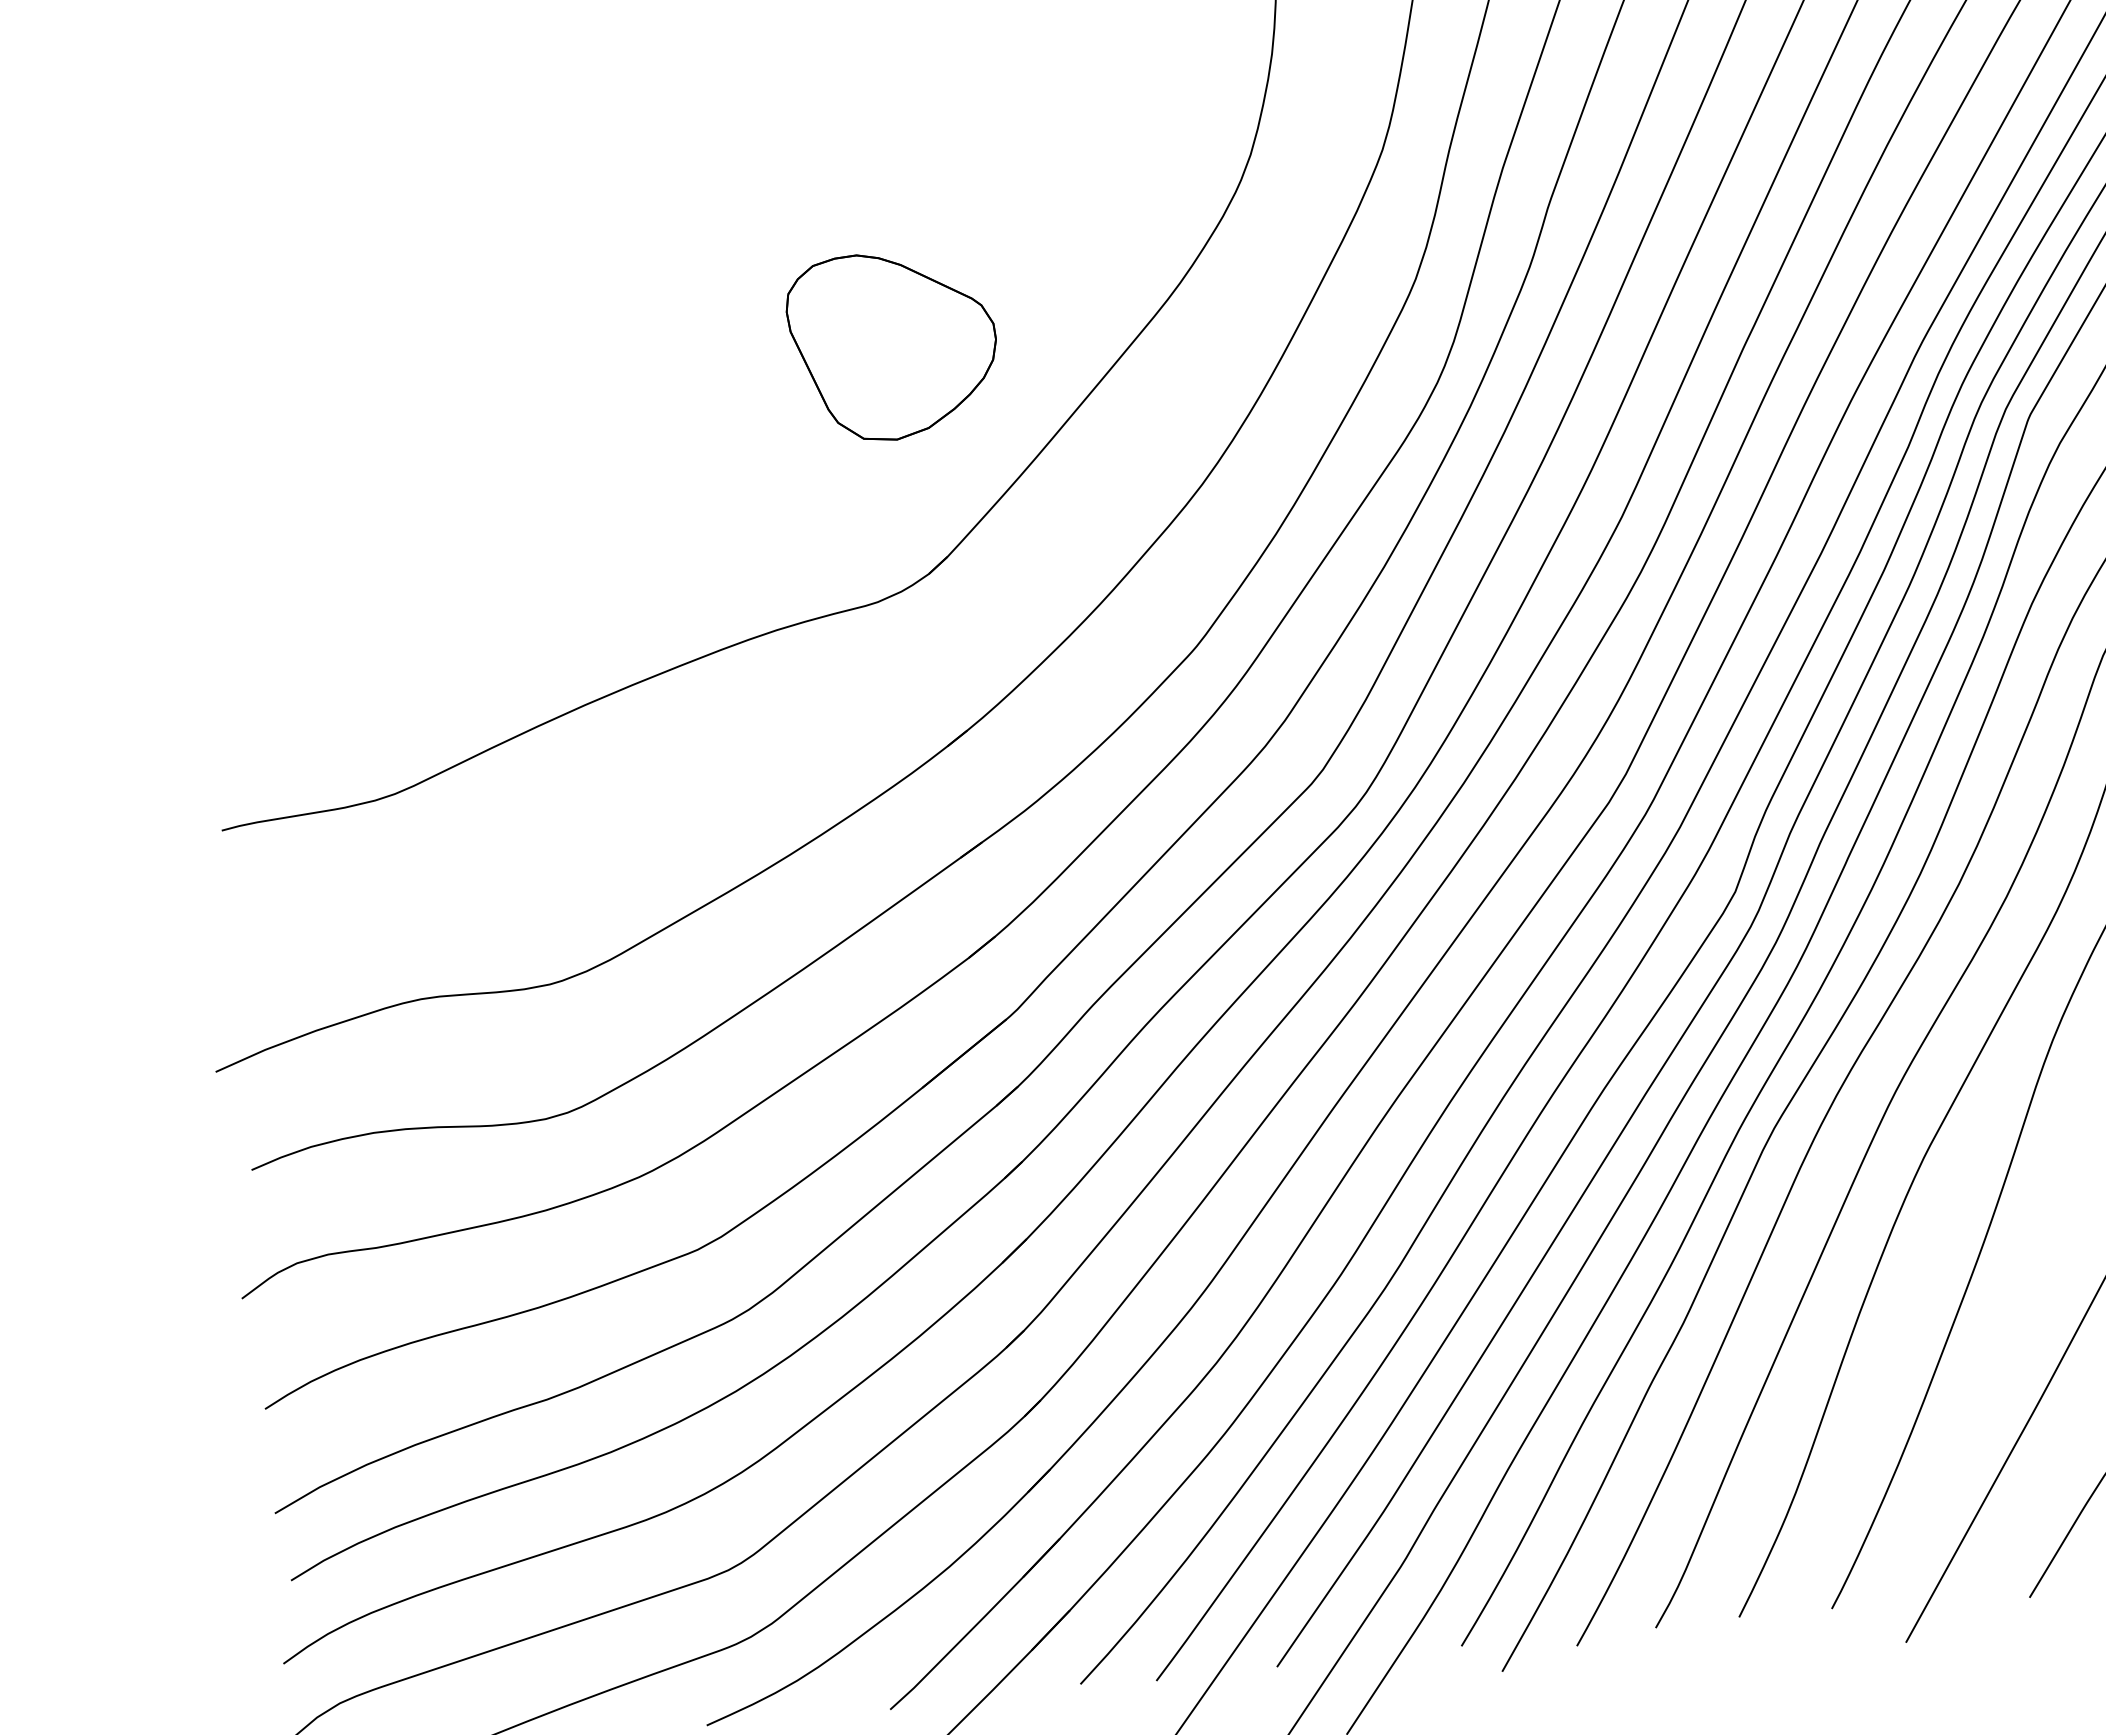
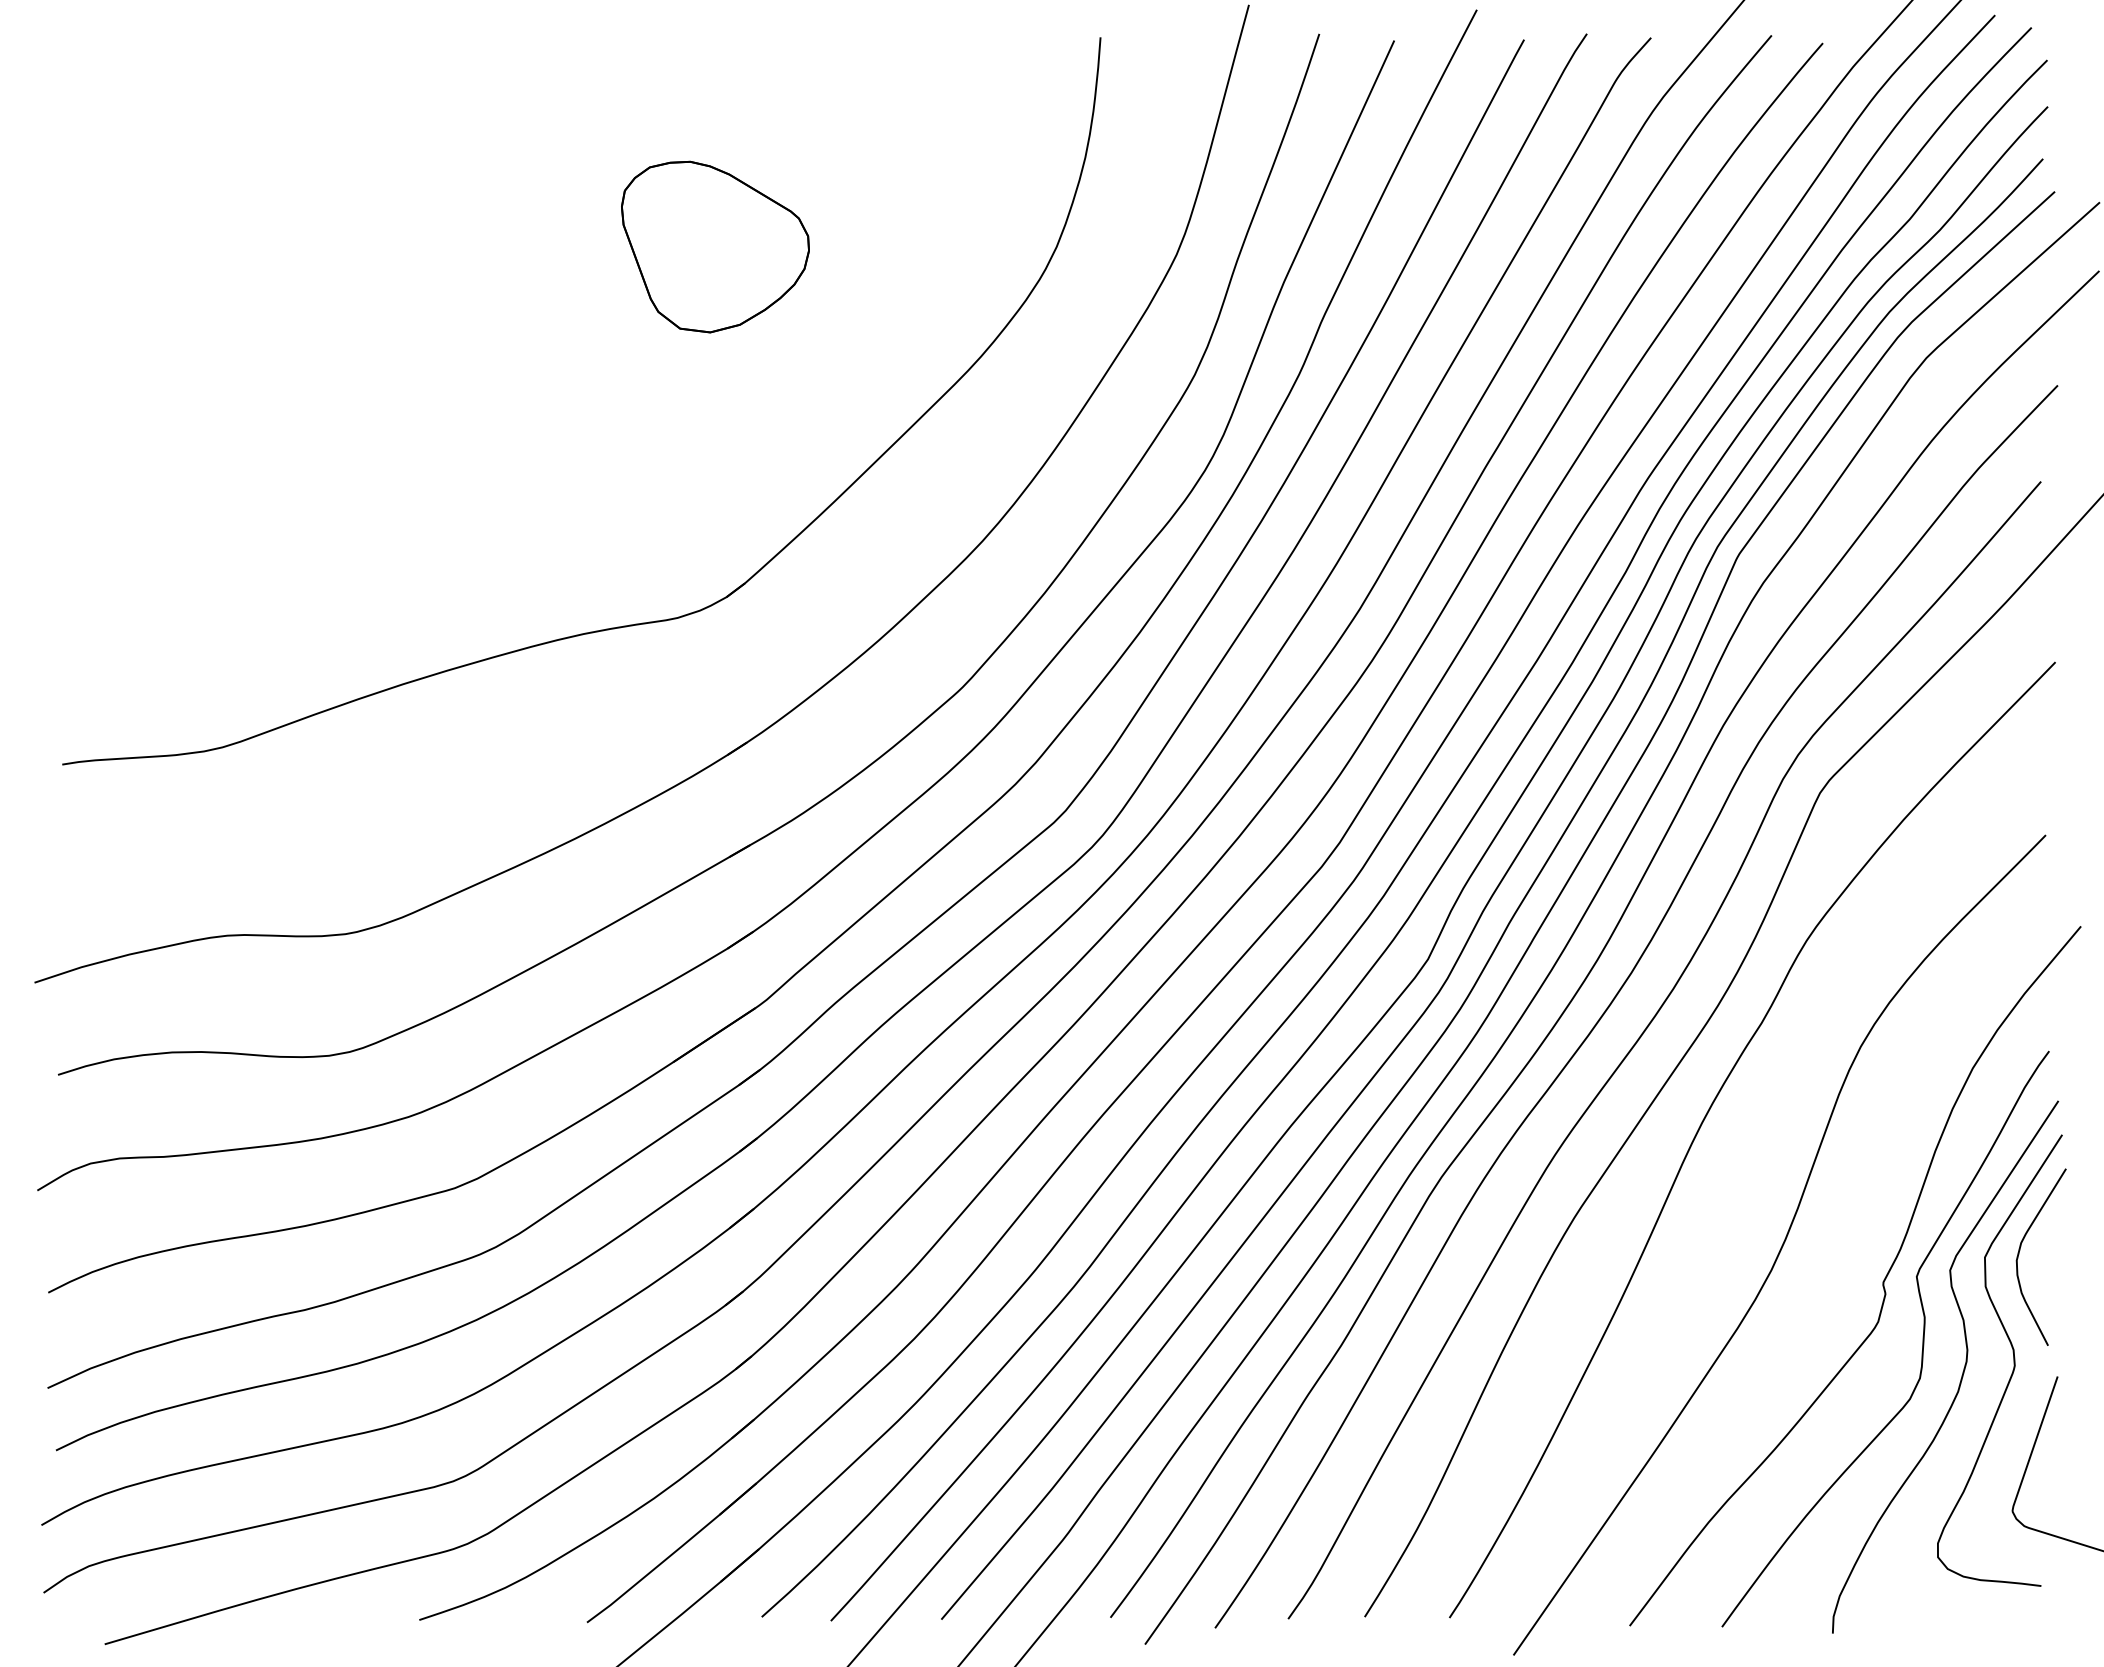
part: (893, 345) -> (715, 246), moved

